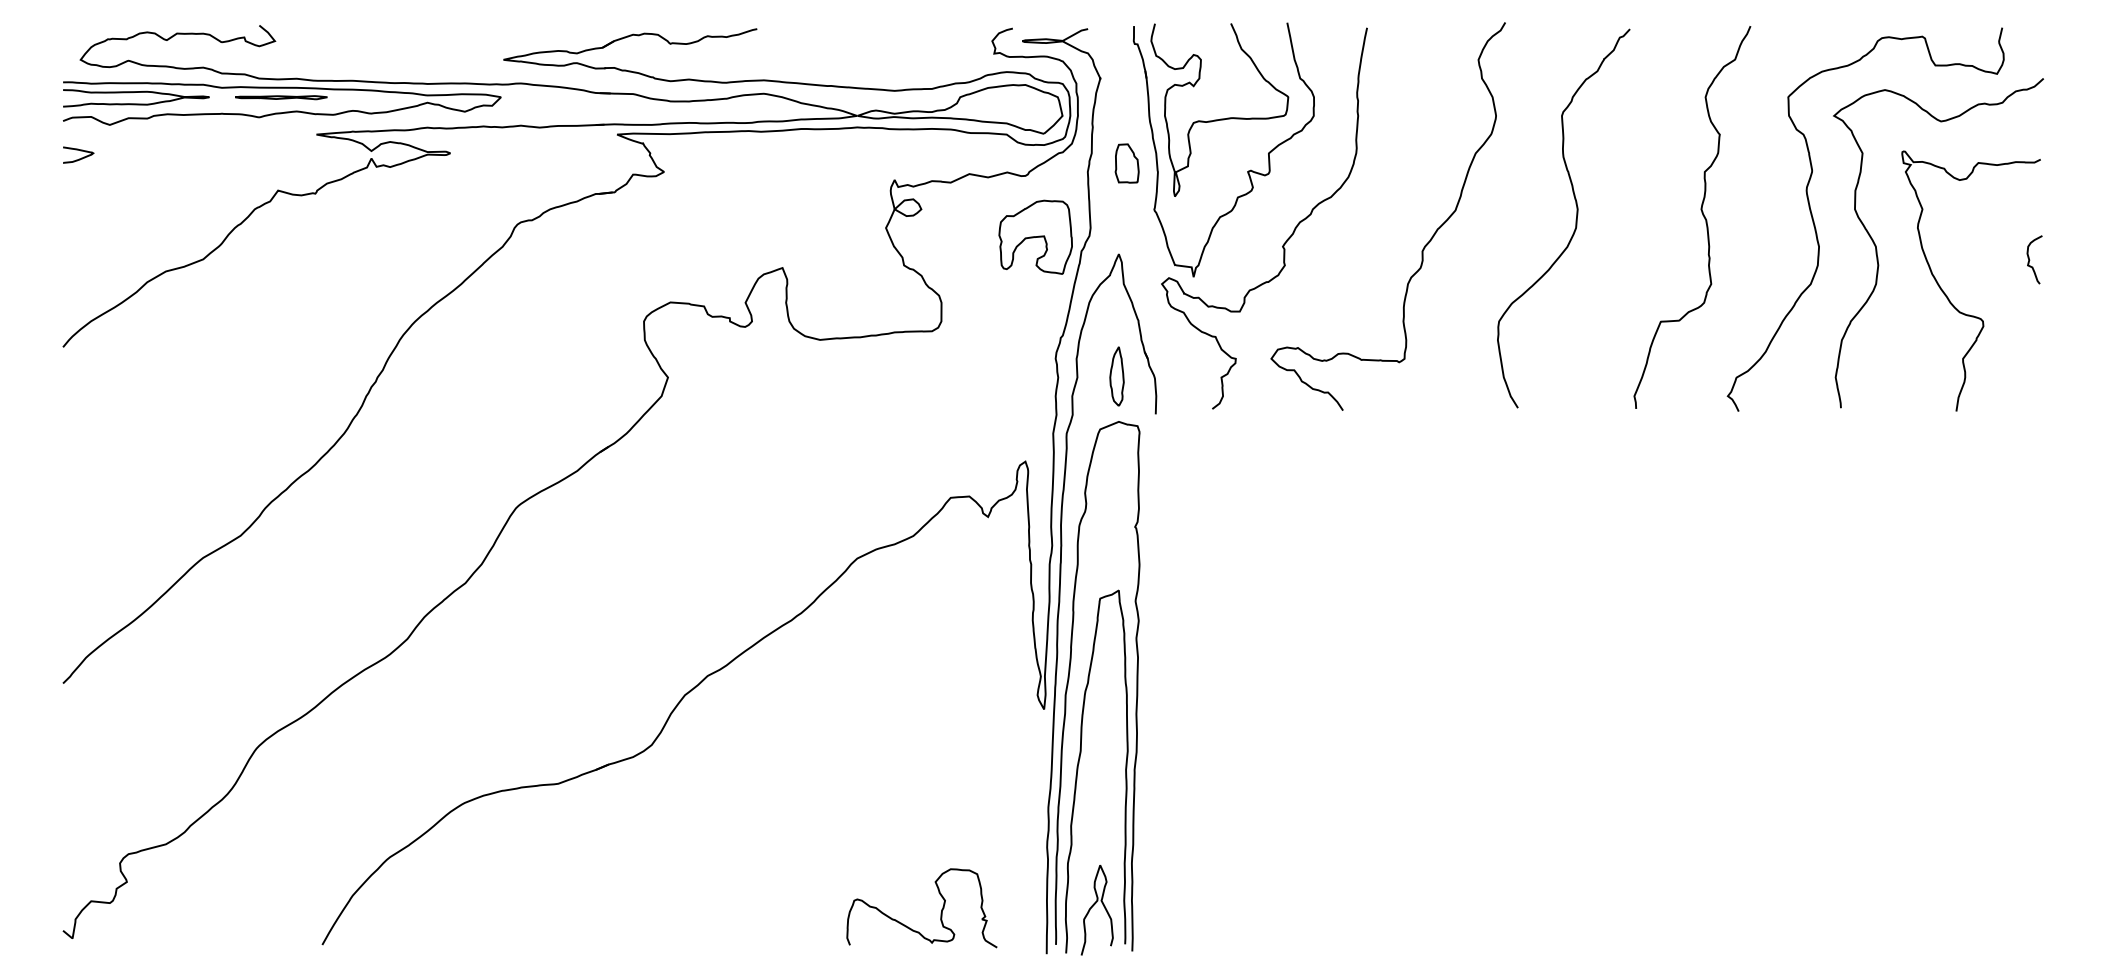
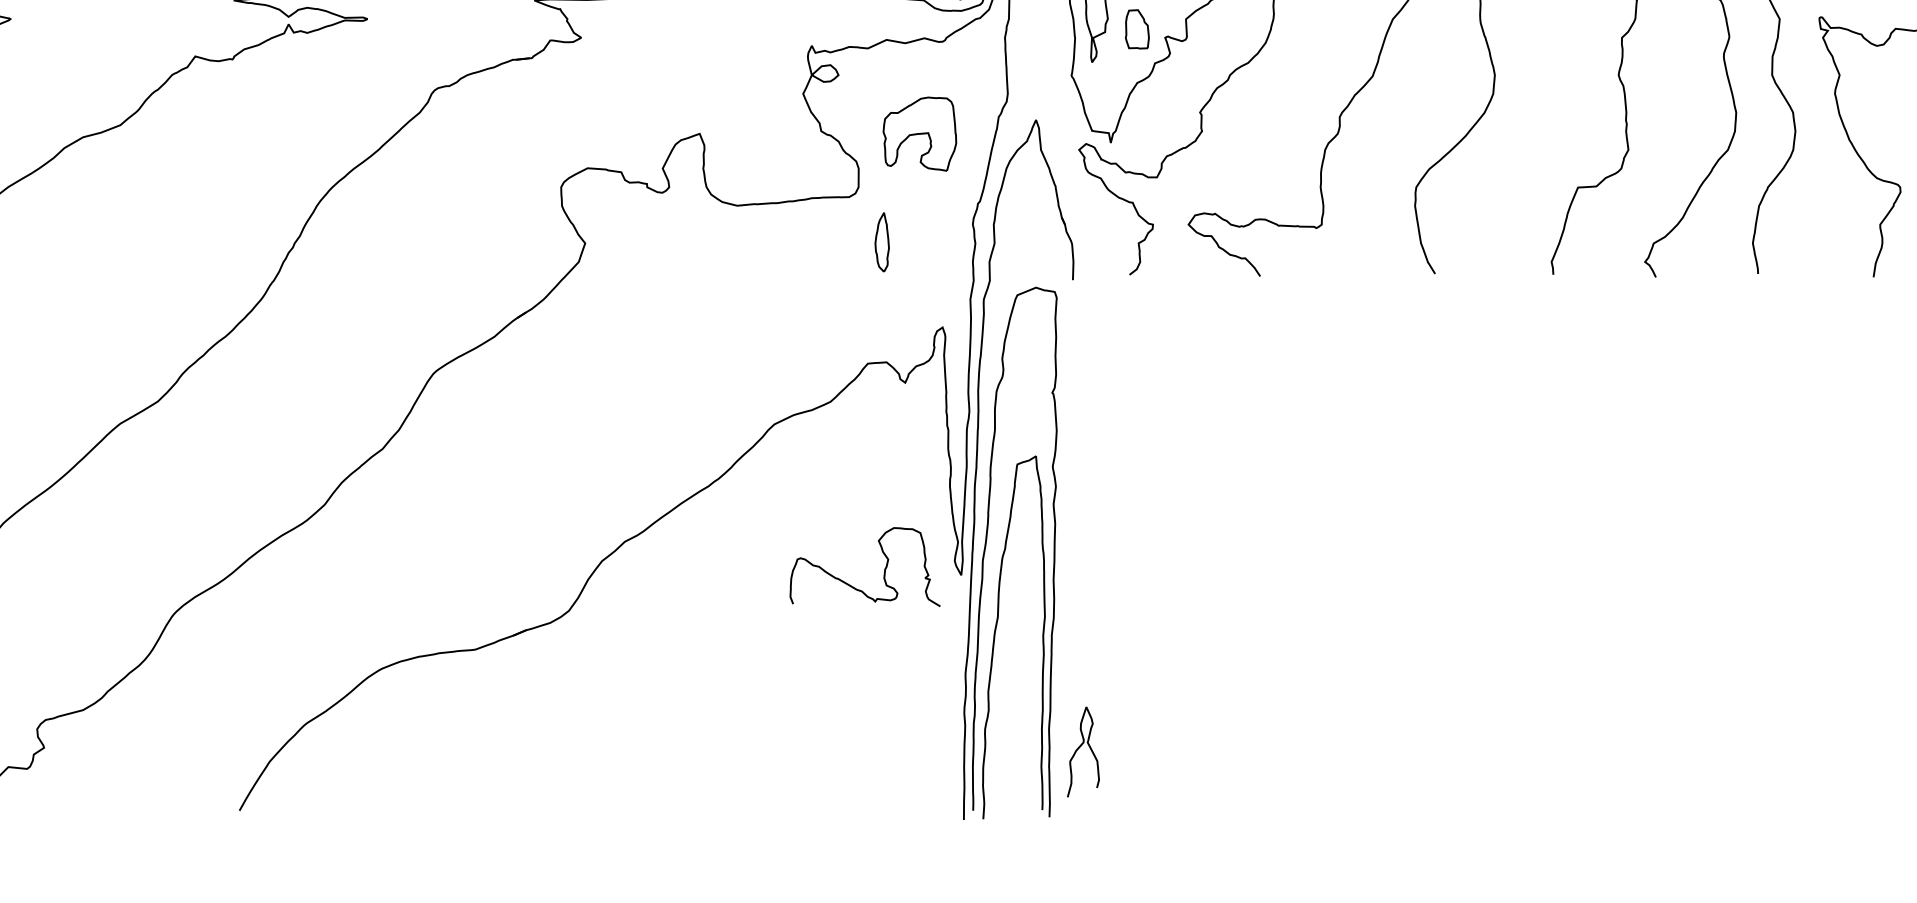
part: (1126, 163) -> (1136, 29), moved
part: (1035, 236) -> (919, 133), moved
part: (1116, 376) -> (881, 242), moved
curve: (1093, 906) -> (1079, 748), moved
curve: (940, 912) -> (883, 571), moved

